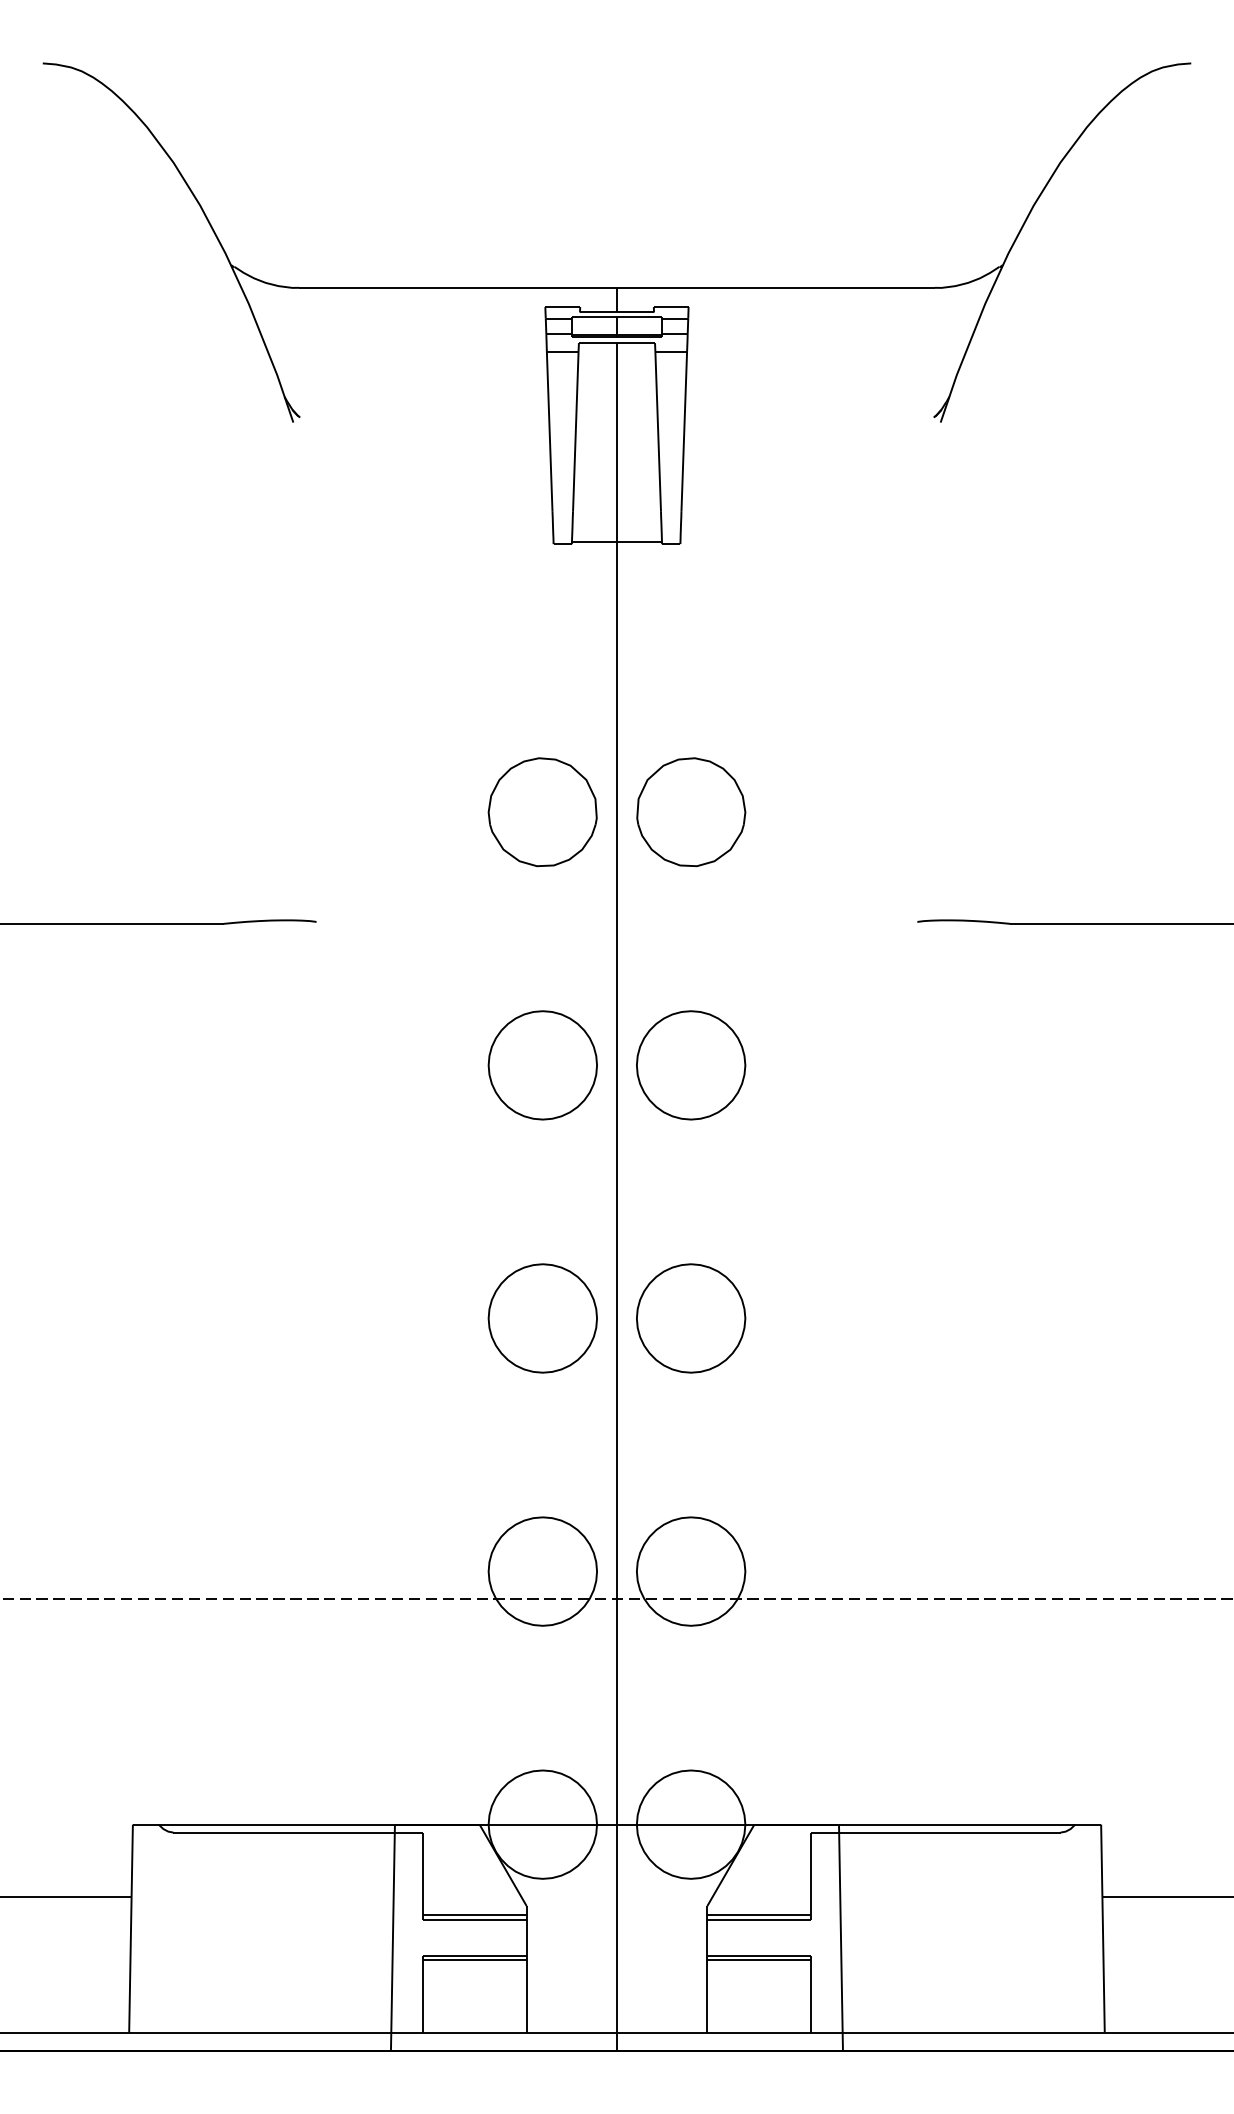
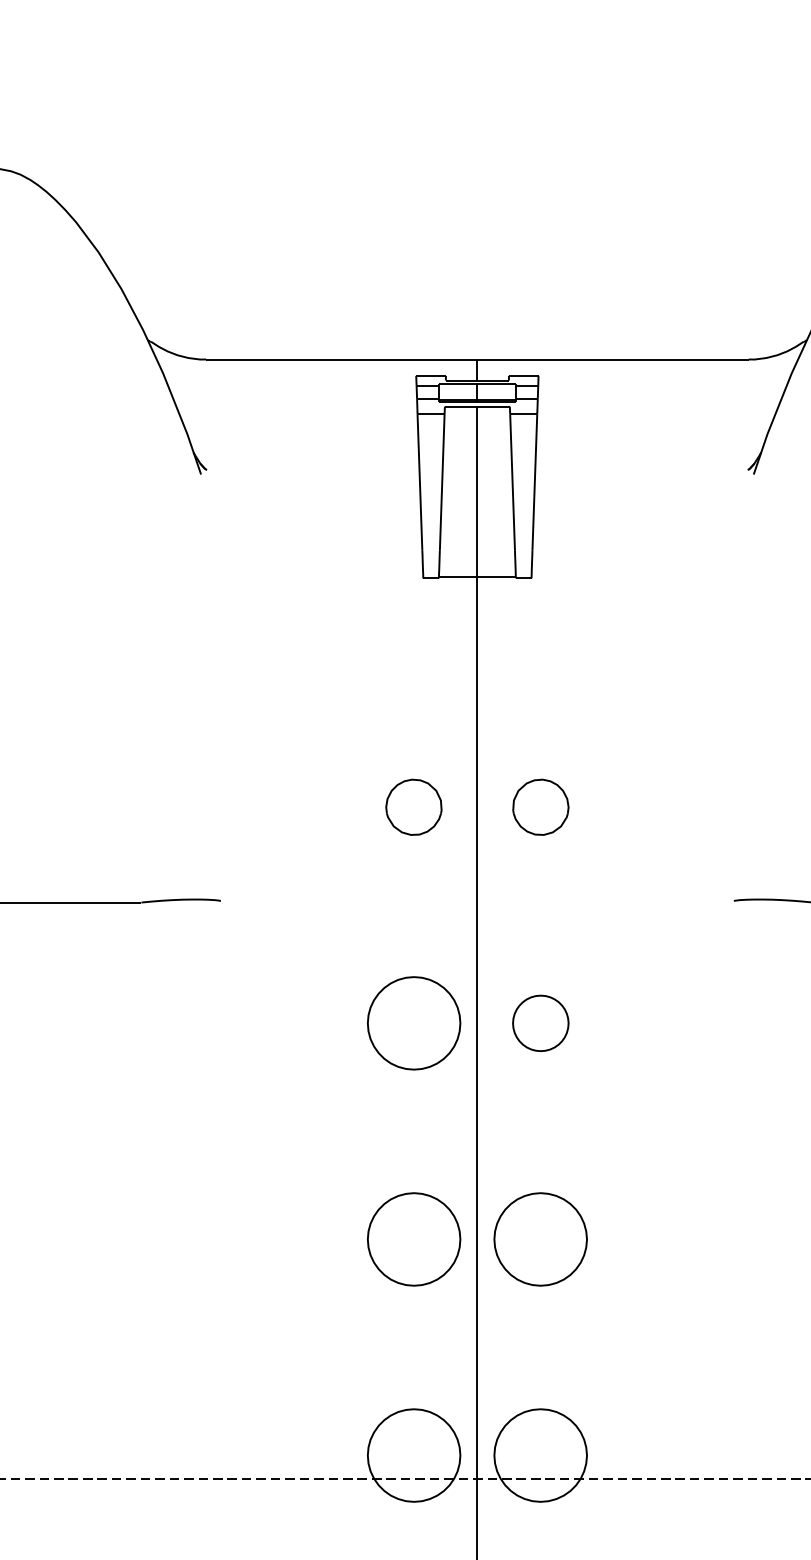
part: (542, 812) -> (413, 807), size x0.6
part: (691, 812) -> (541, 807), size x0.6
part: (691, 1065) -> (541, 1023), size x0.6

